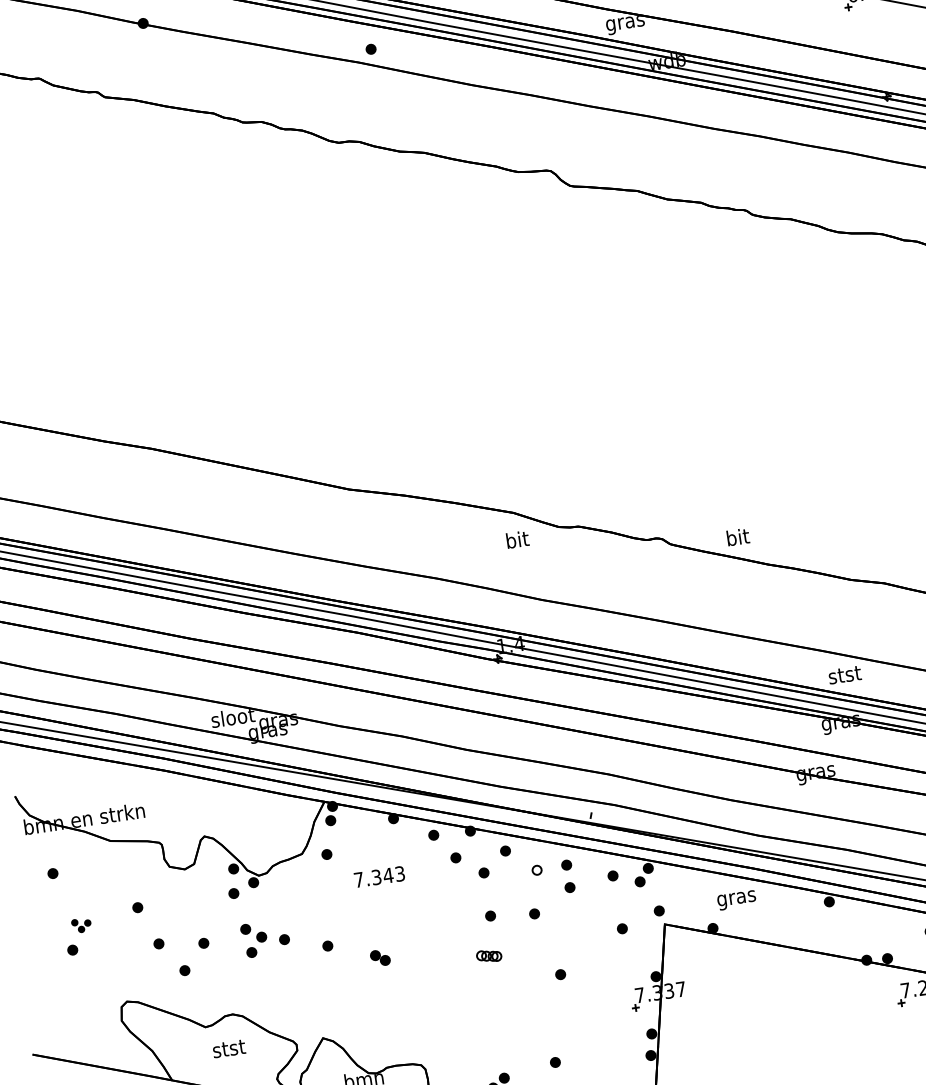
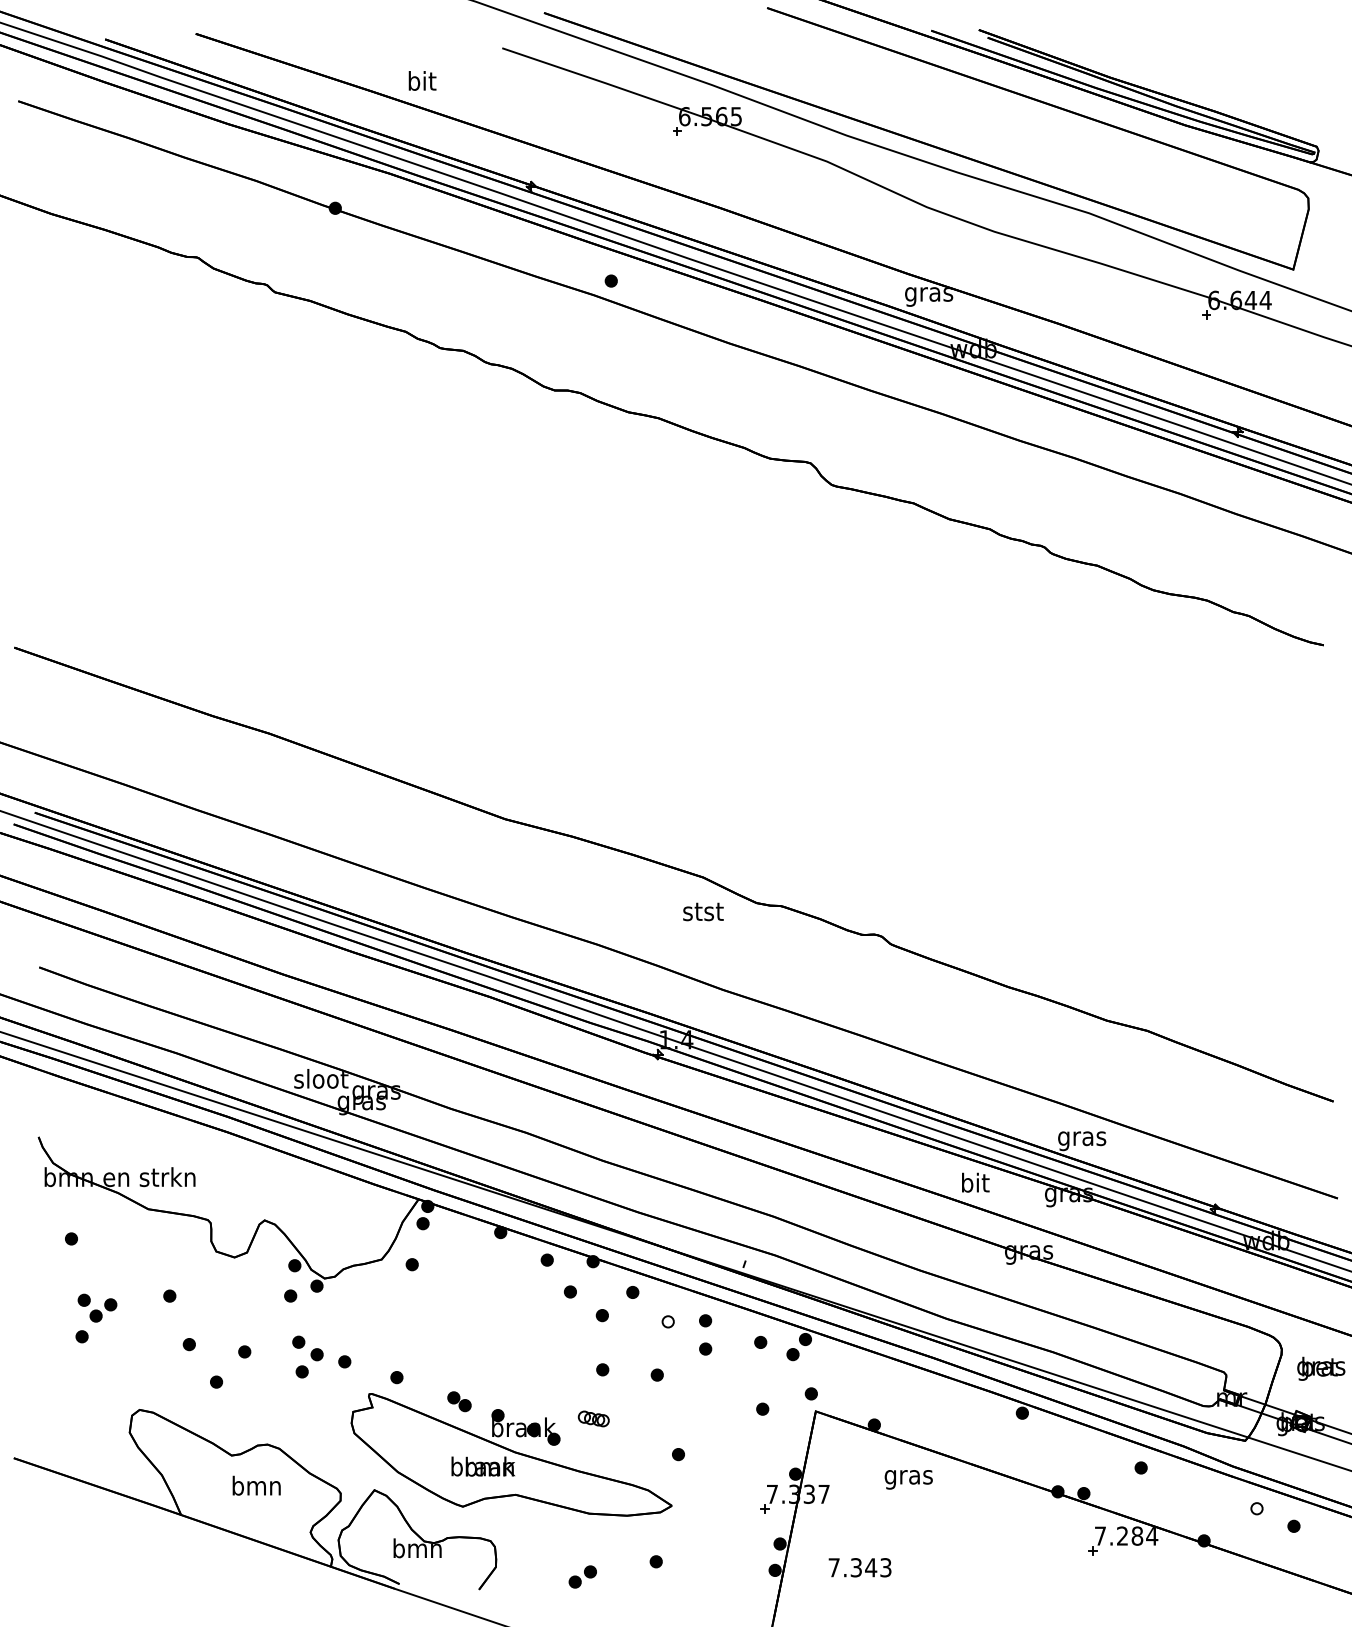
text: (738, 536) -> (975, 1182), moved
text: (517, 539) -> (703, 911), bit -> stst
text: (845, 677) -> (1082, 1139), stst -> gras
text: (379, 876) -> (859, 1567), moved
text: (736, 900) -> (908, 1479), moved
part: (81, 925) -> (97, 1307), size x1.67
part: (427, 993) -> (511, 1454), added
text: (228, 1048) -> (256, 1485), stst -> bmn

